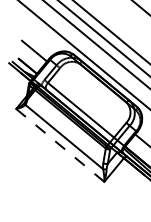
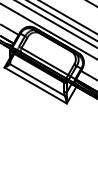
line: (59, 145) -> (35, 85), dashed -> solid

